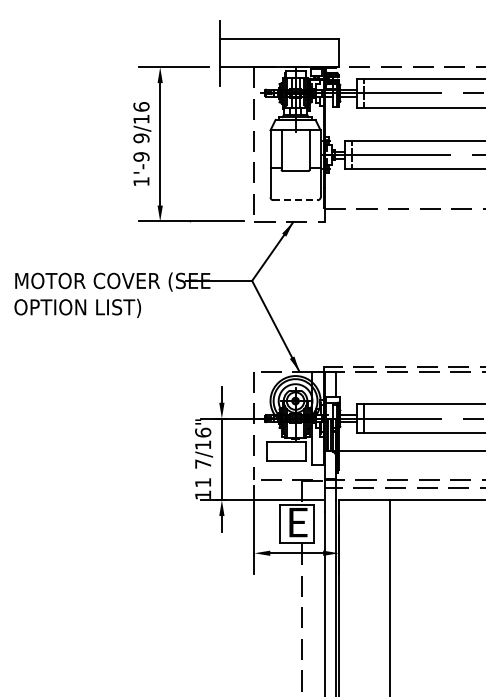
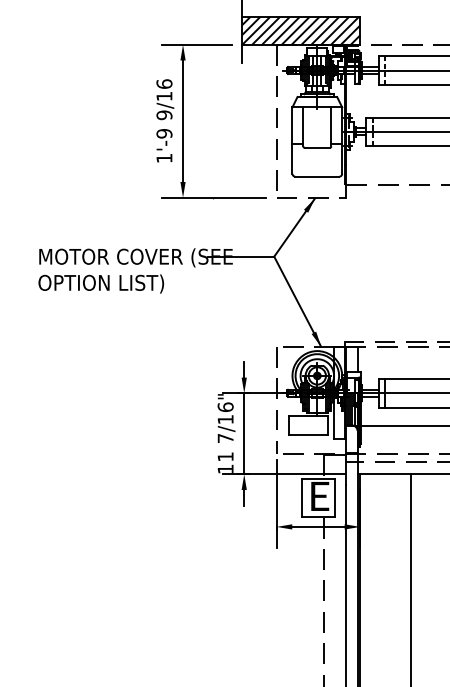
hatch: (278, 53) -> (300, 31), added
line: (296, 200) -> (318, 176), dashed -> solid

